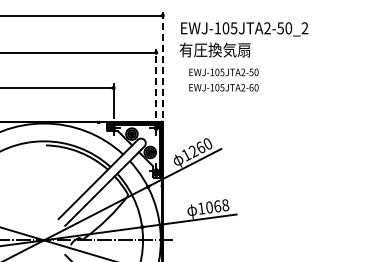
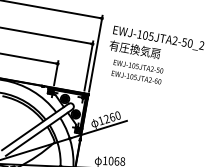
line: (162, 64) -> (95, 53), dashed -> solid
line: (156, 82) -> (89, 65), dashed -> solid

